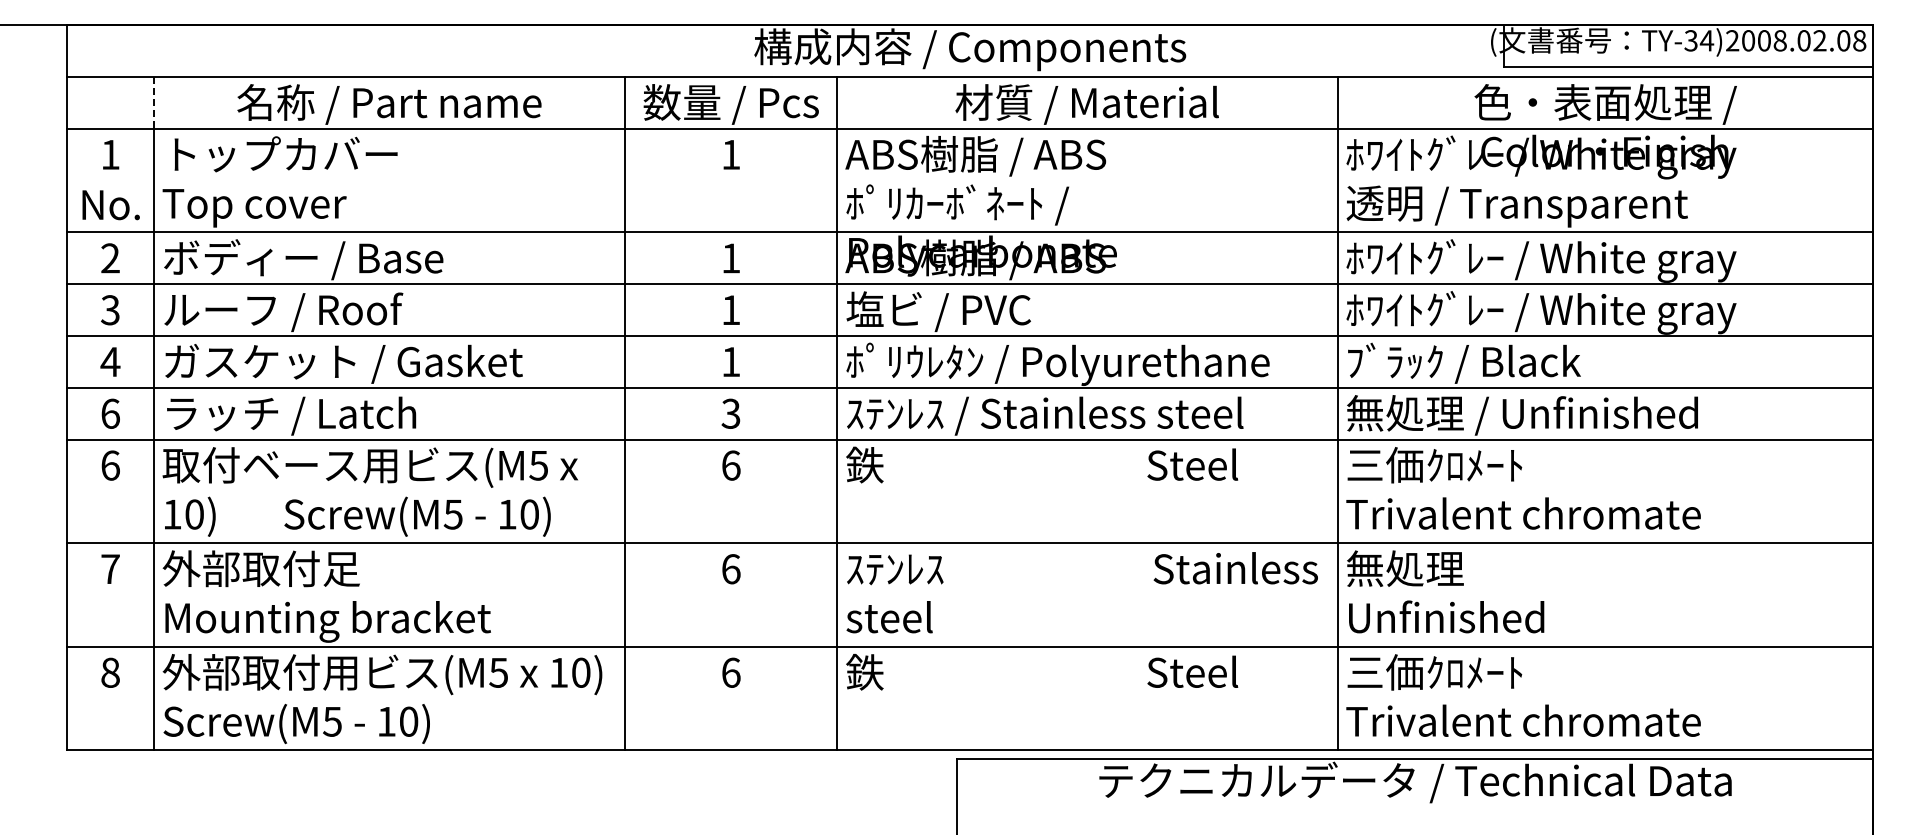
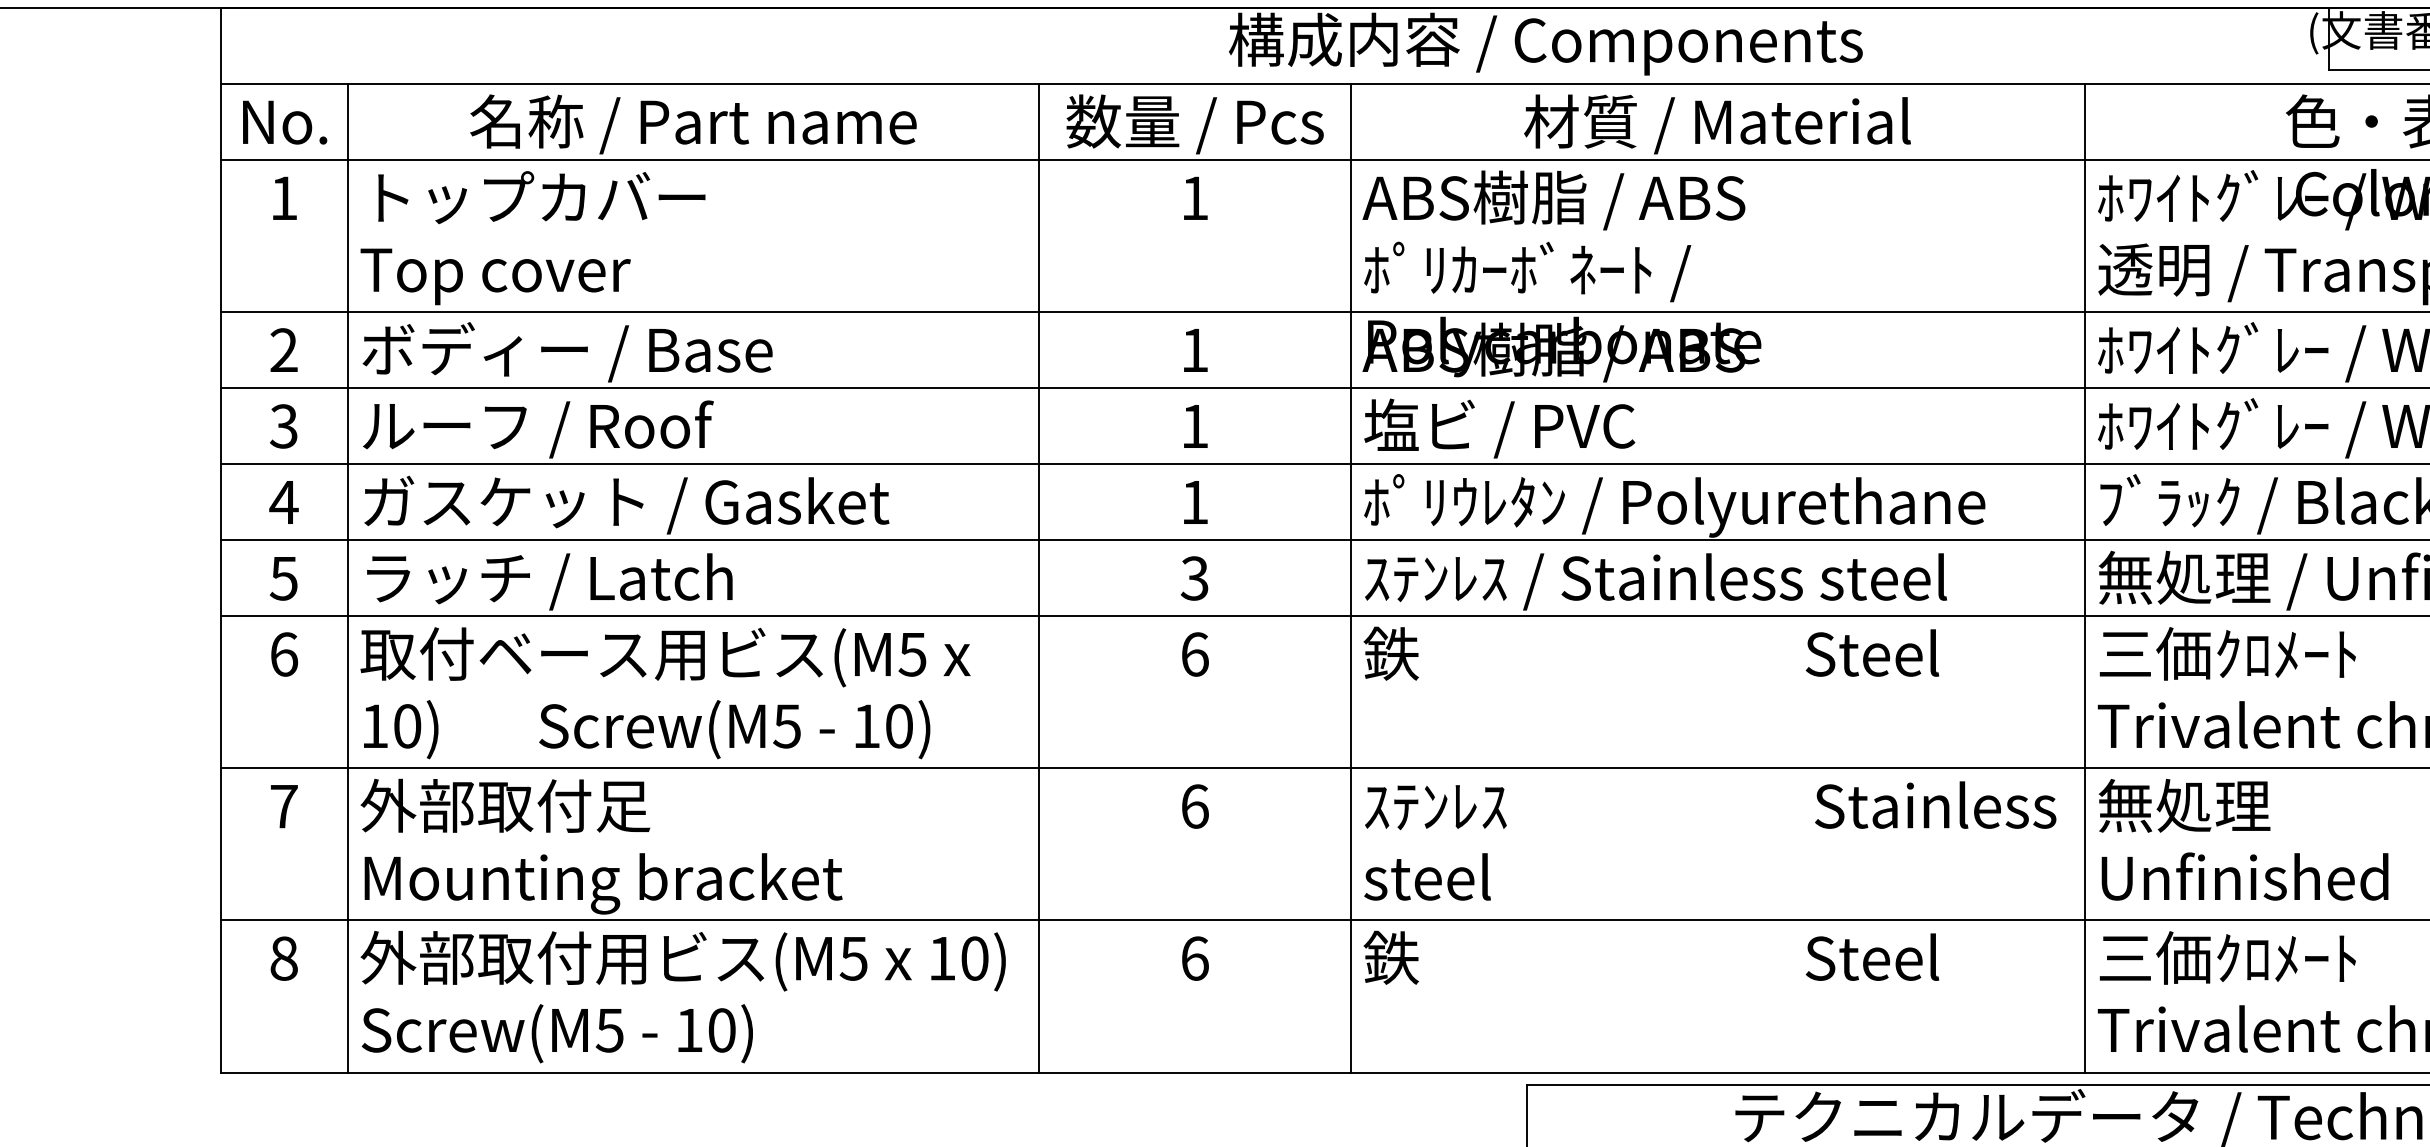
line: (153, 102) -> (347, 121), dashed -> solid
text: (110, 205) -> (284, 123), moved
text: (109, 413) -> (282, 578), 6 -> 5

